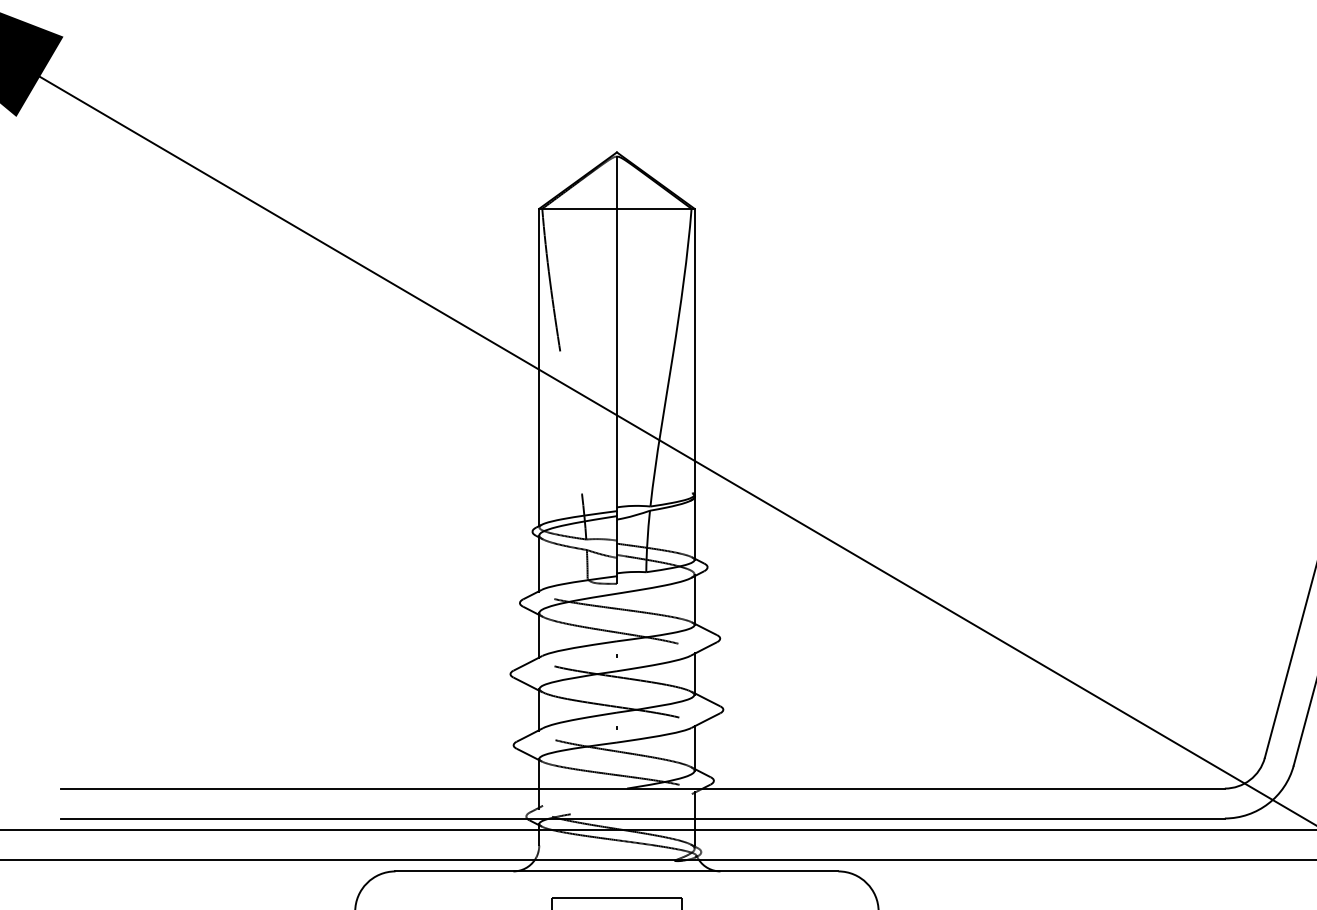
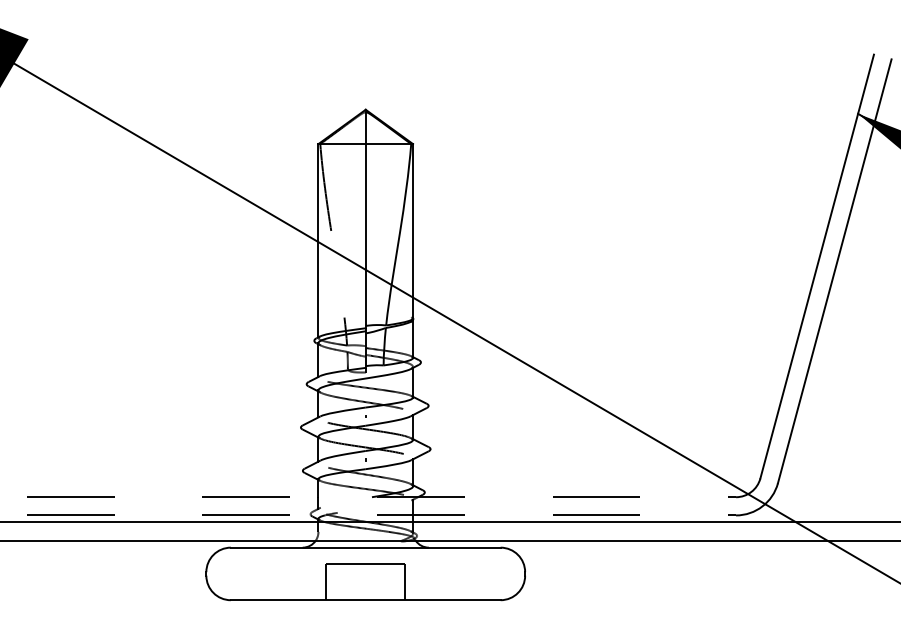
line: (644, 789) -> (382, 497), solid -> dashed
line: (644, 818) -> (382, 515), solid -> dashed

